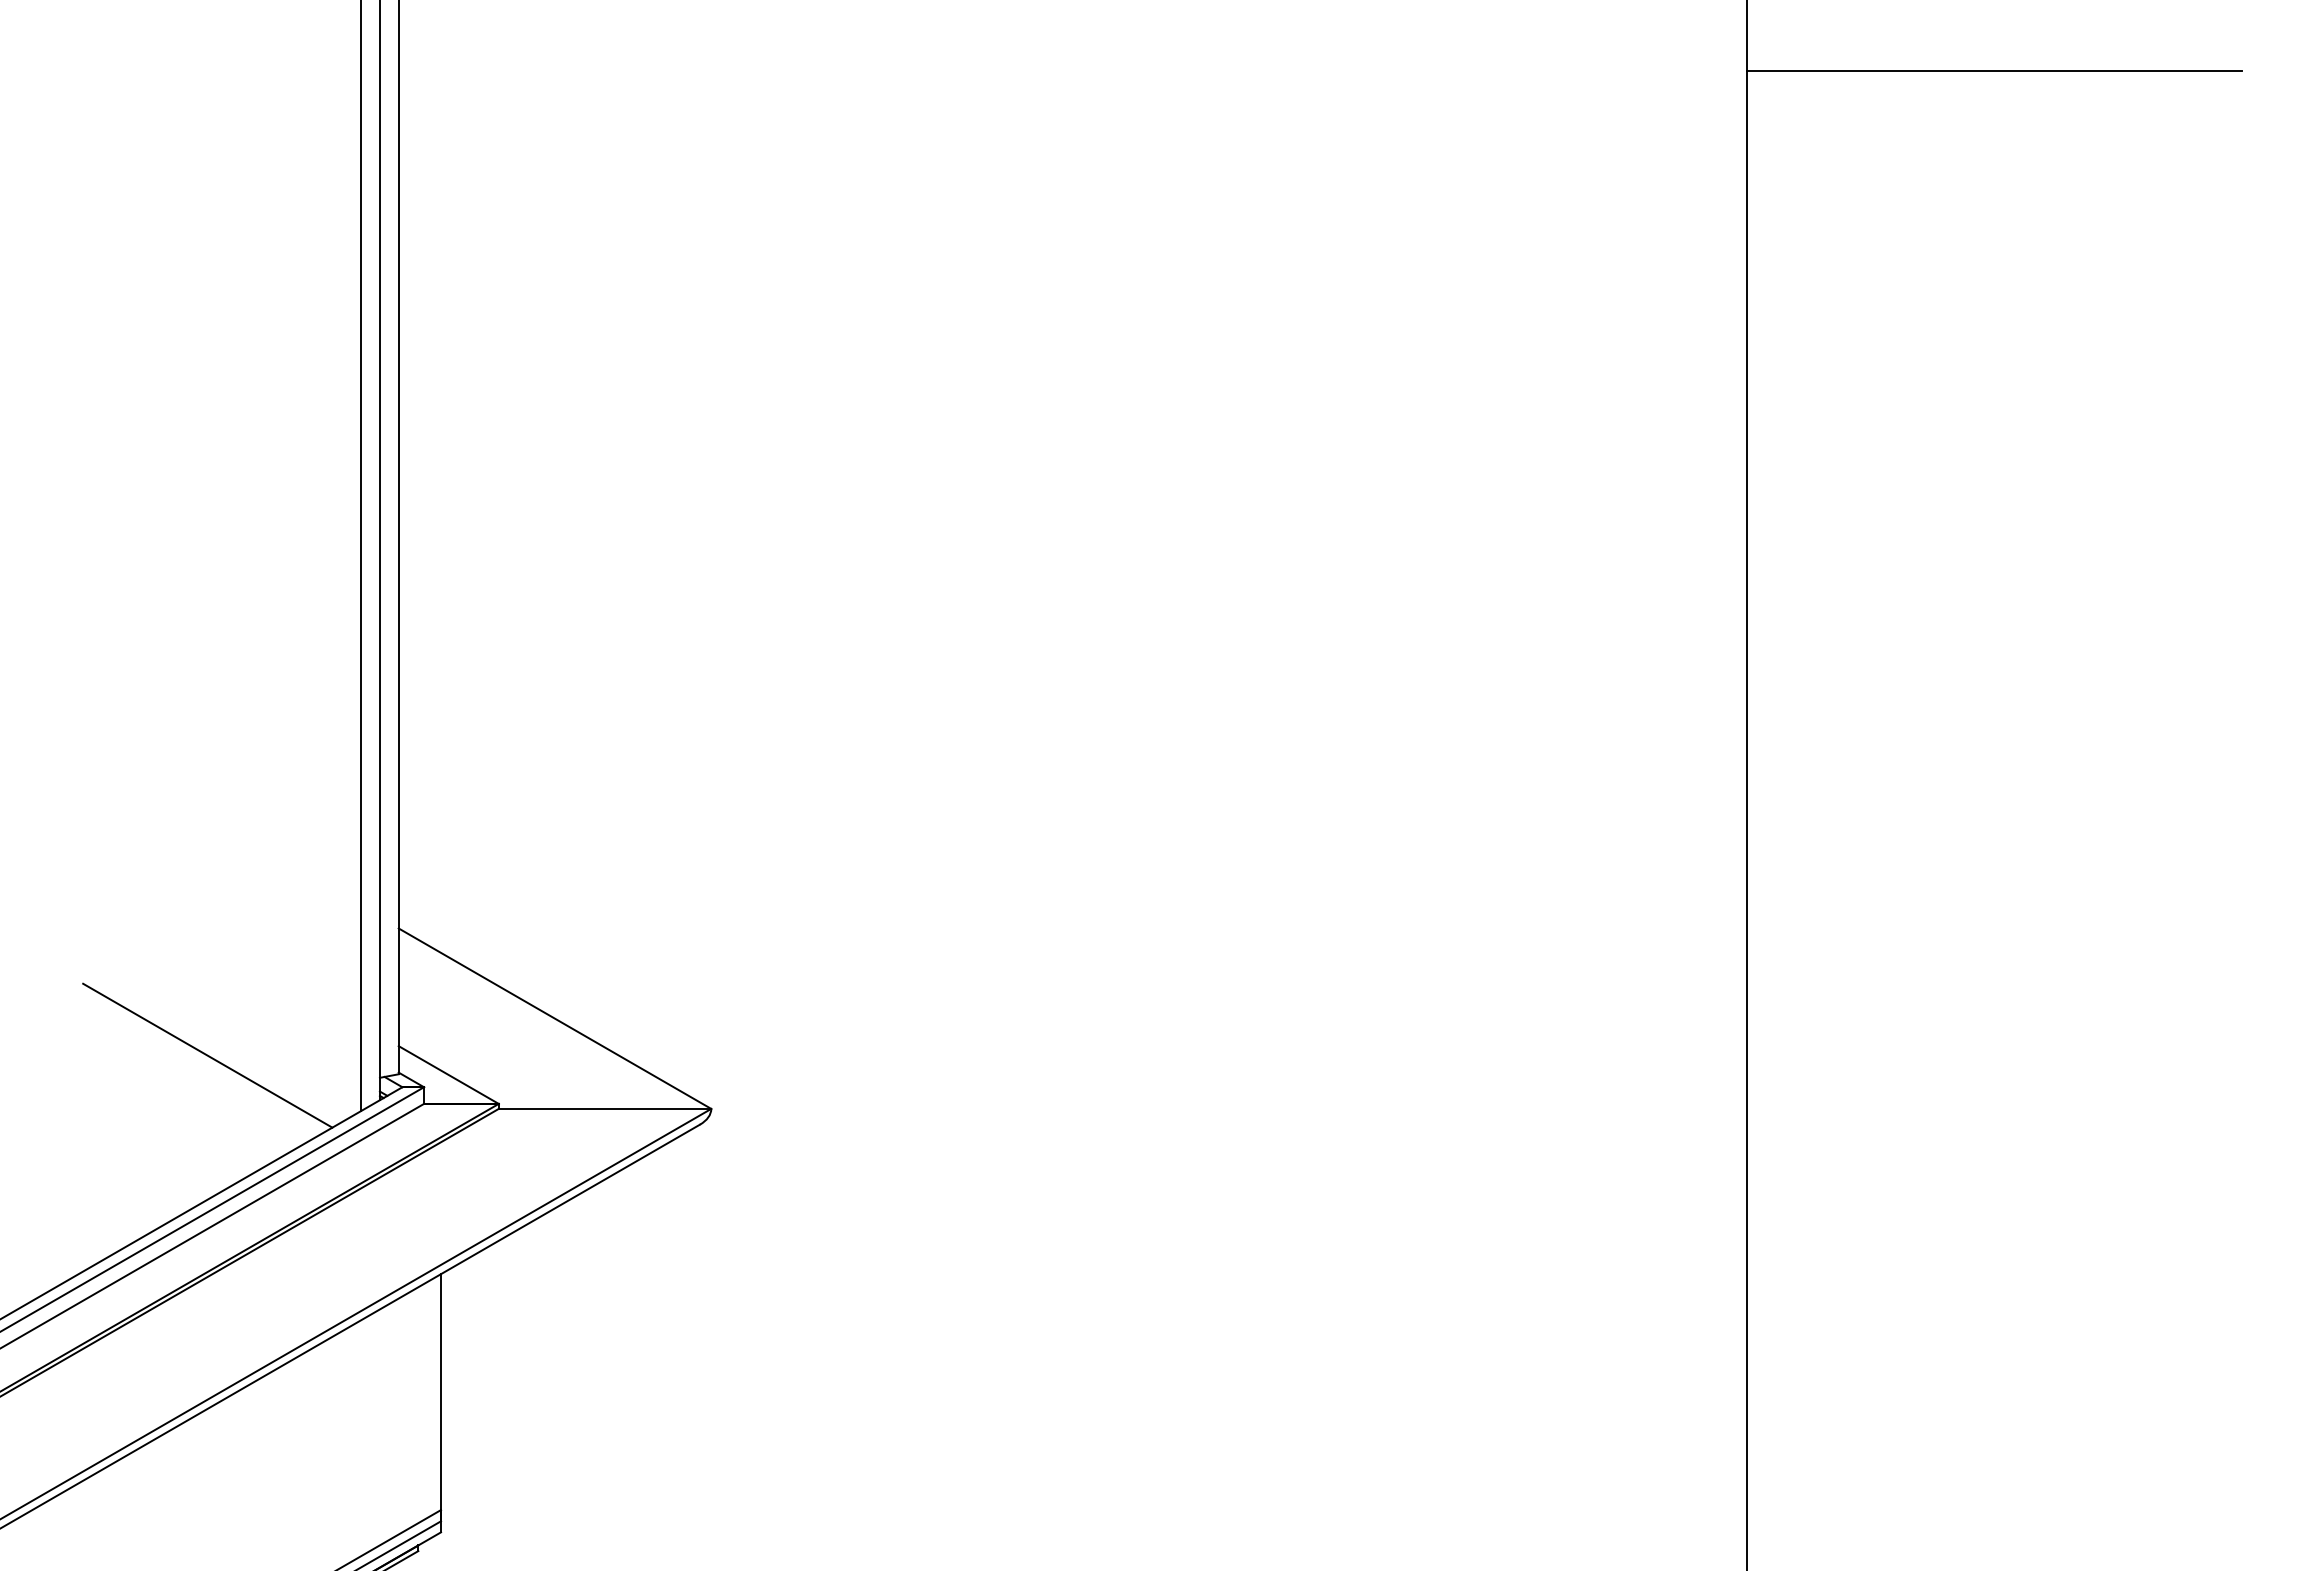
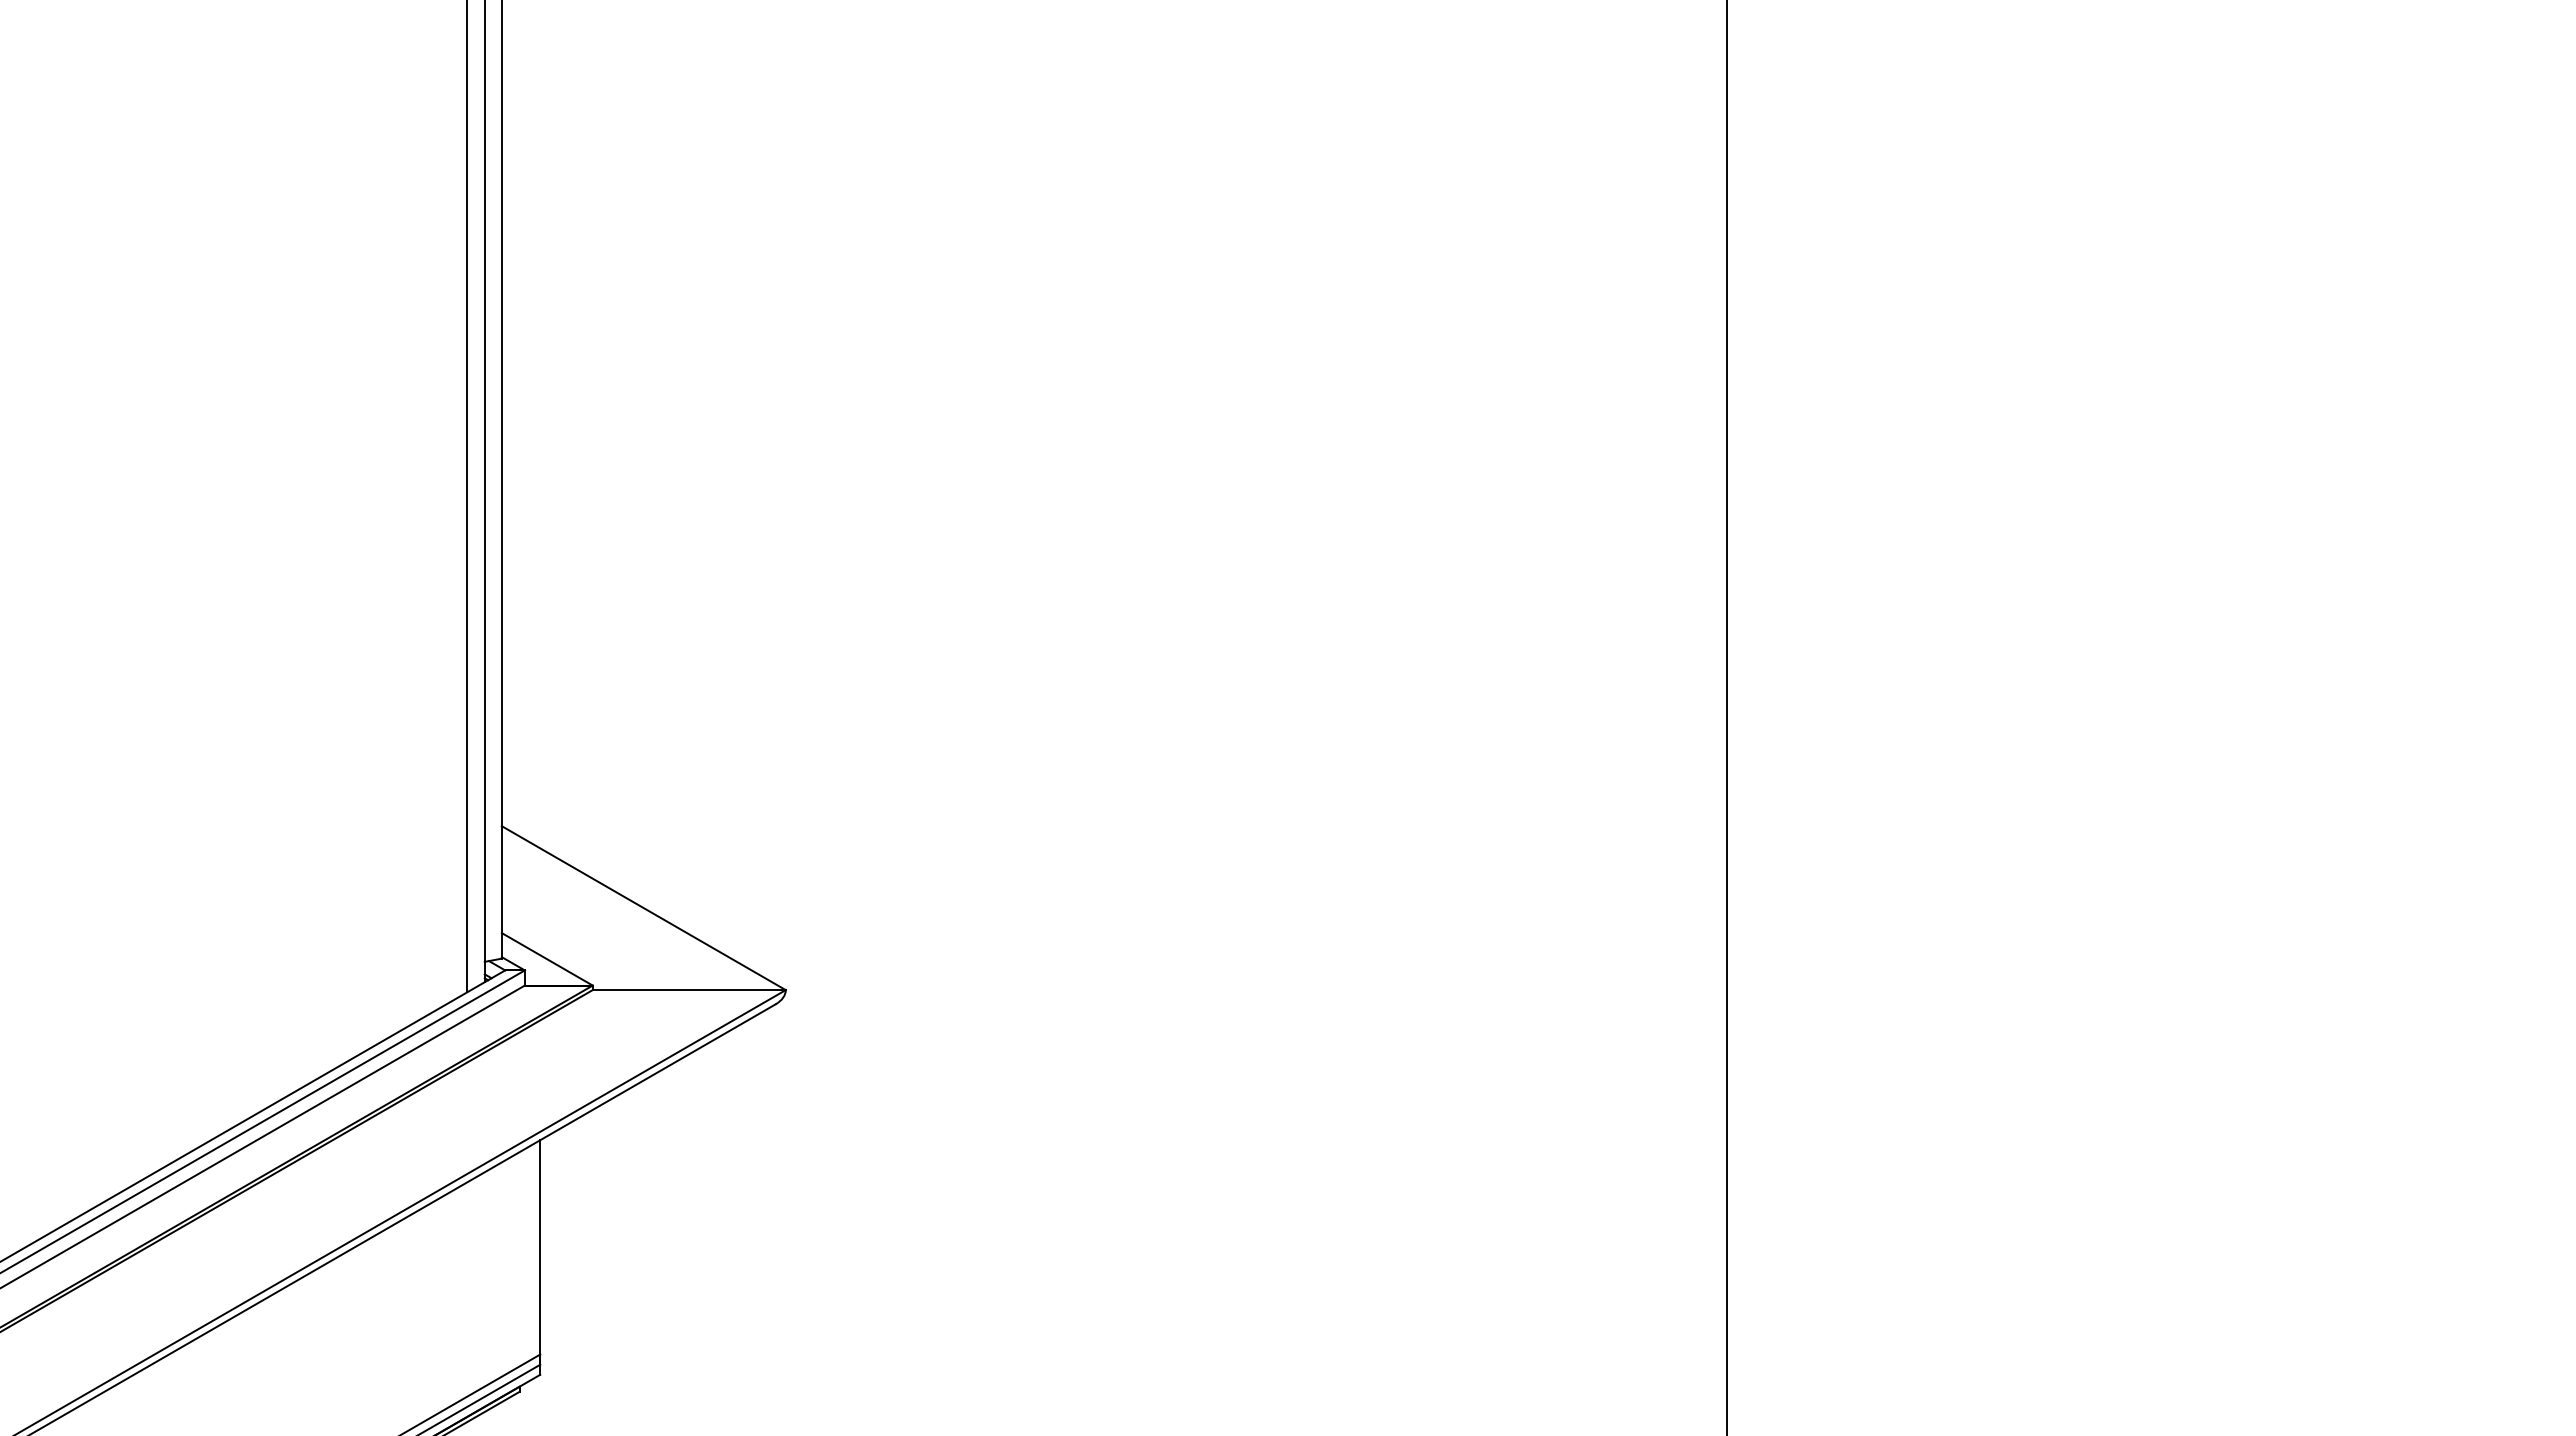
line: (1994, 70) -> (1951, 46), removed
line: (207, 1055) -> (328, 941), removed

